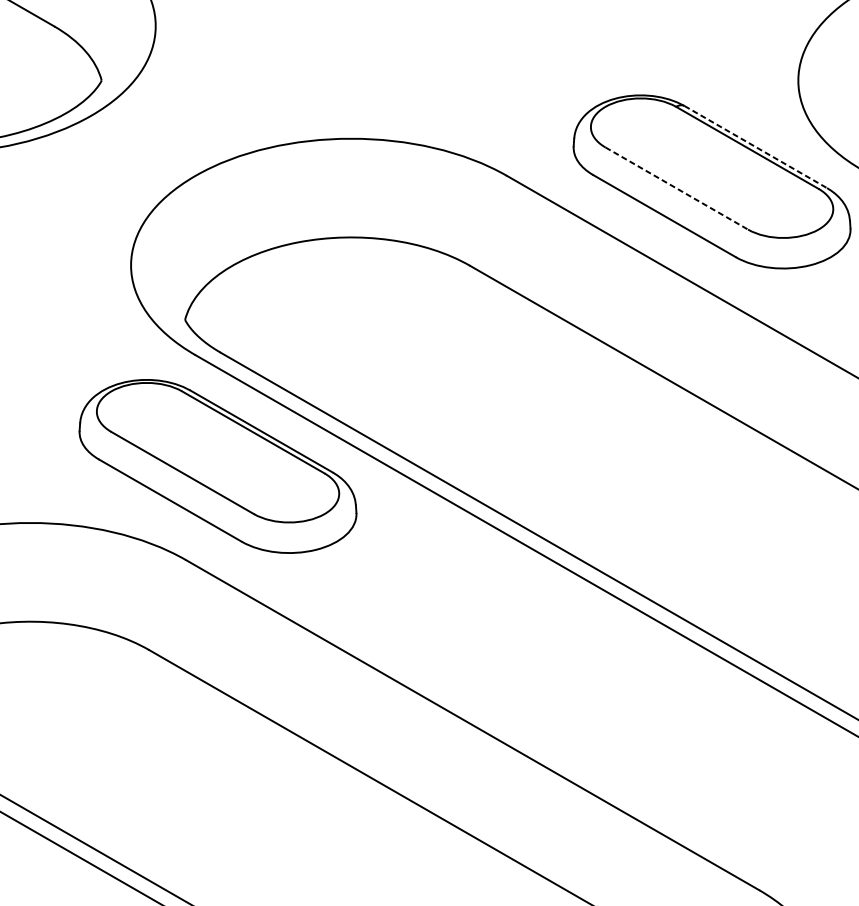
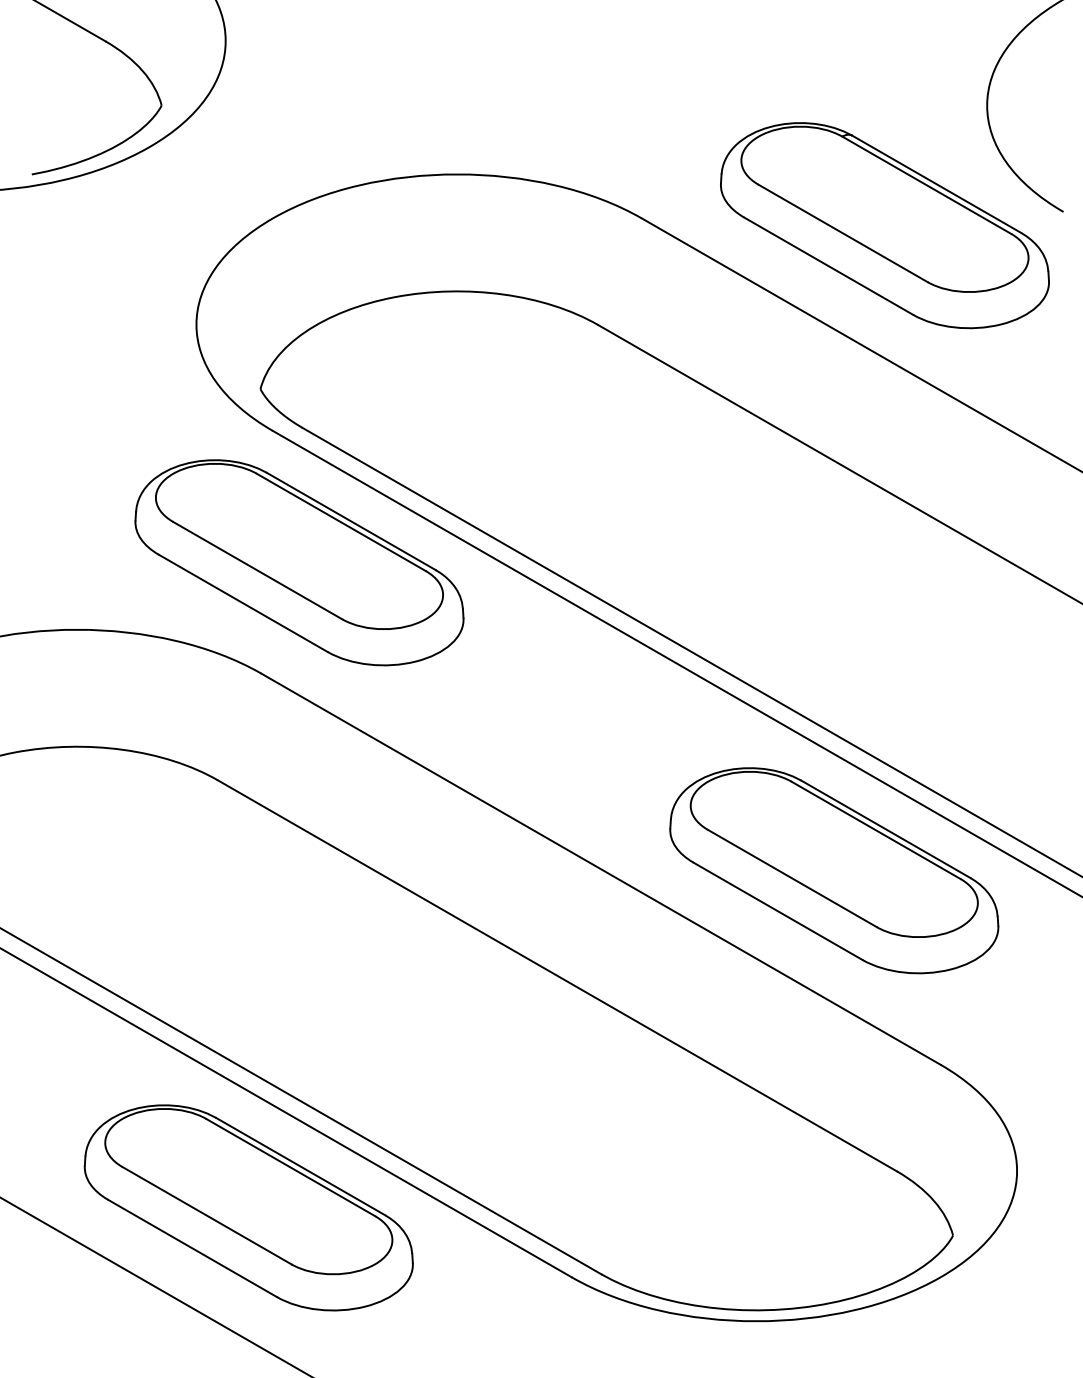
line: (756, 147) -> (937, 184), dashed -> solid
line: (677, 188) -> (843, 233), dashed -> solid
part: (669, 726) -> (834, 870), added

